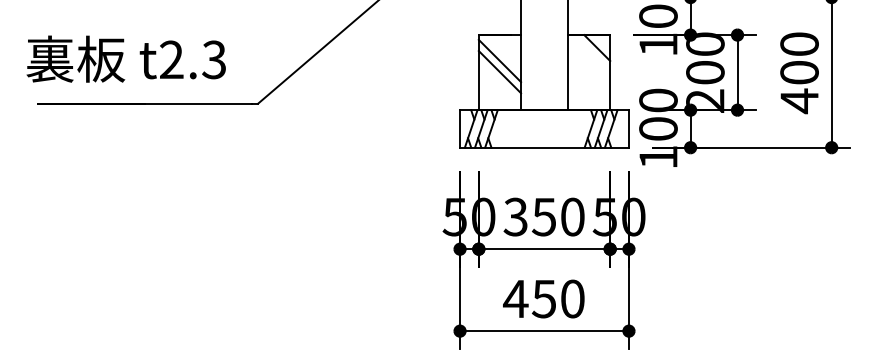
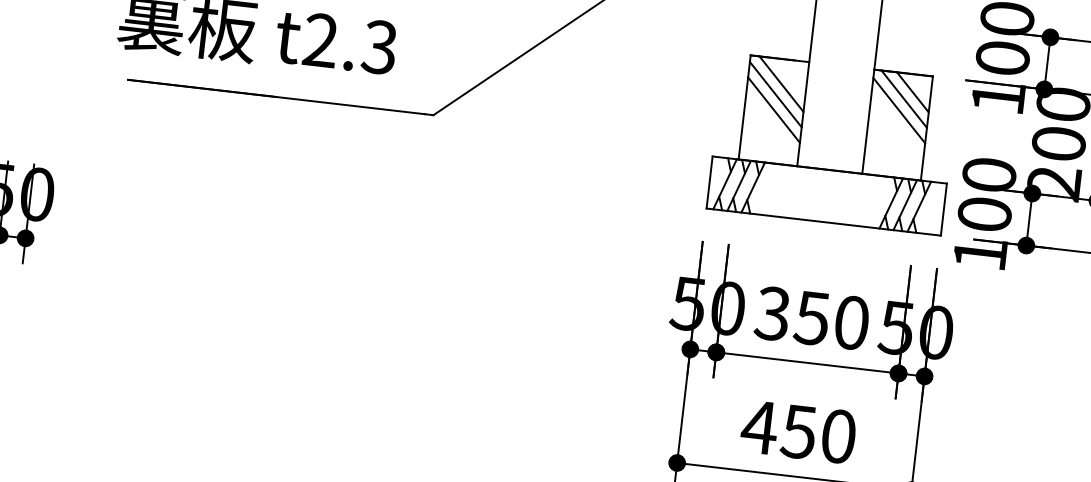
line: (503, 52) -> (782, 83), added
line: (591, 53) -> (904, 98), added
line: (588, 62) -> (898, 110), added

